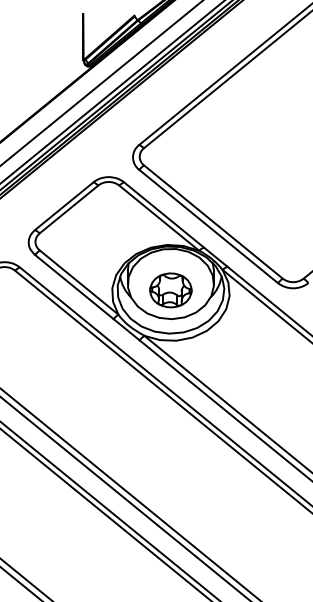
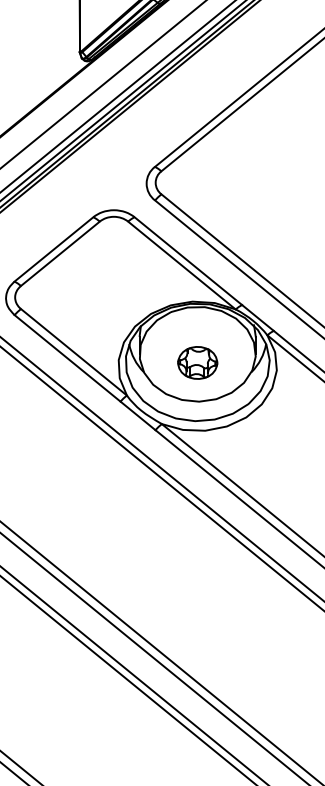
part: (170, 290) -> (197, 363), size x0.7

